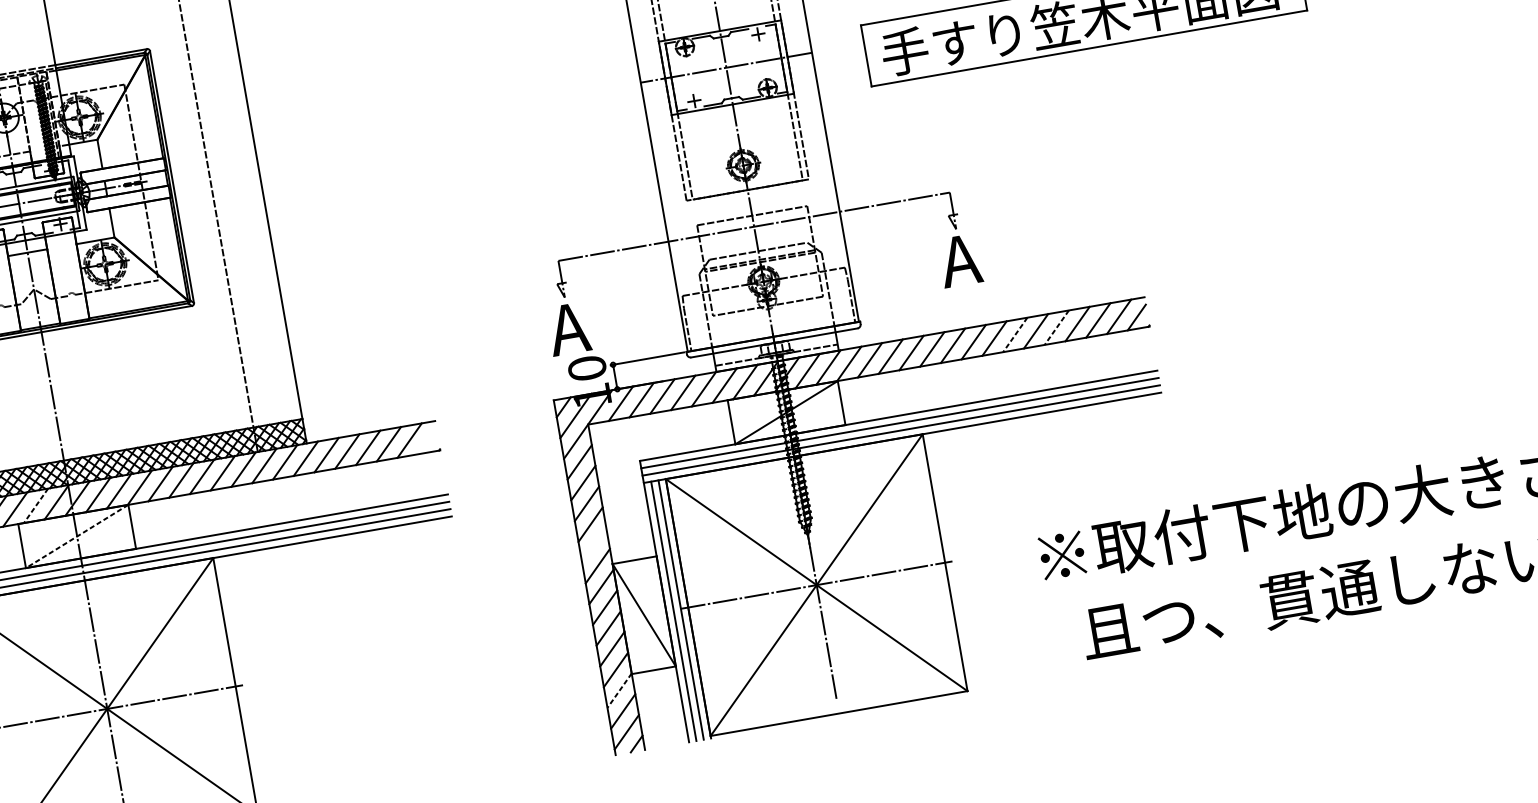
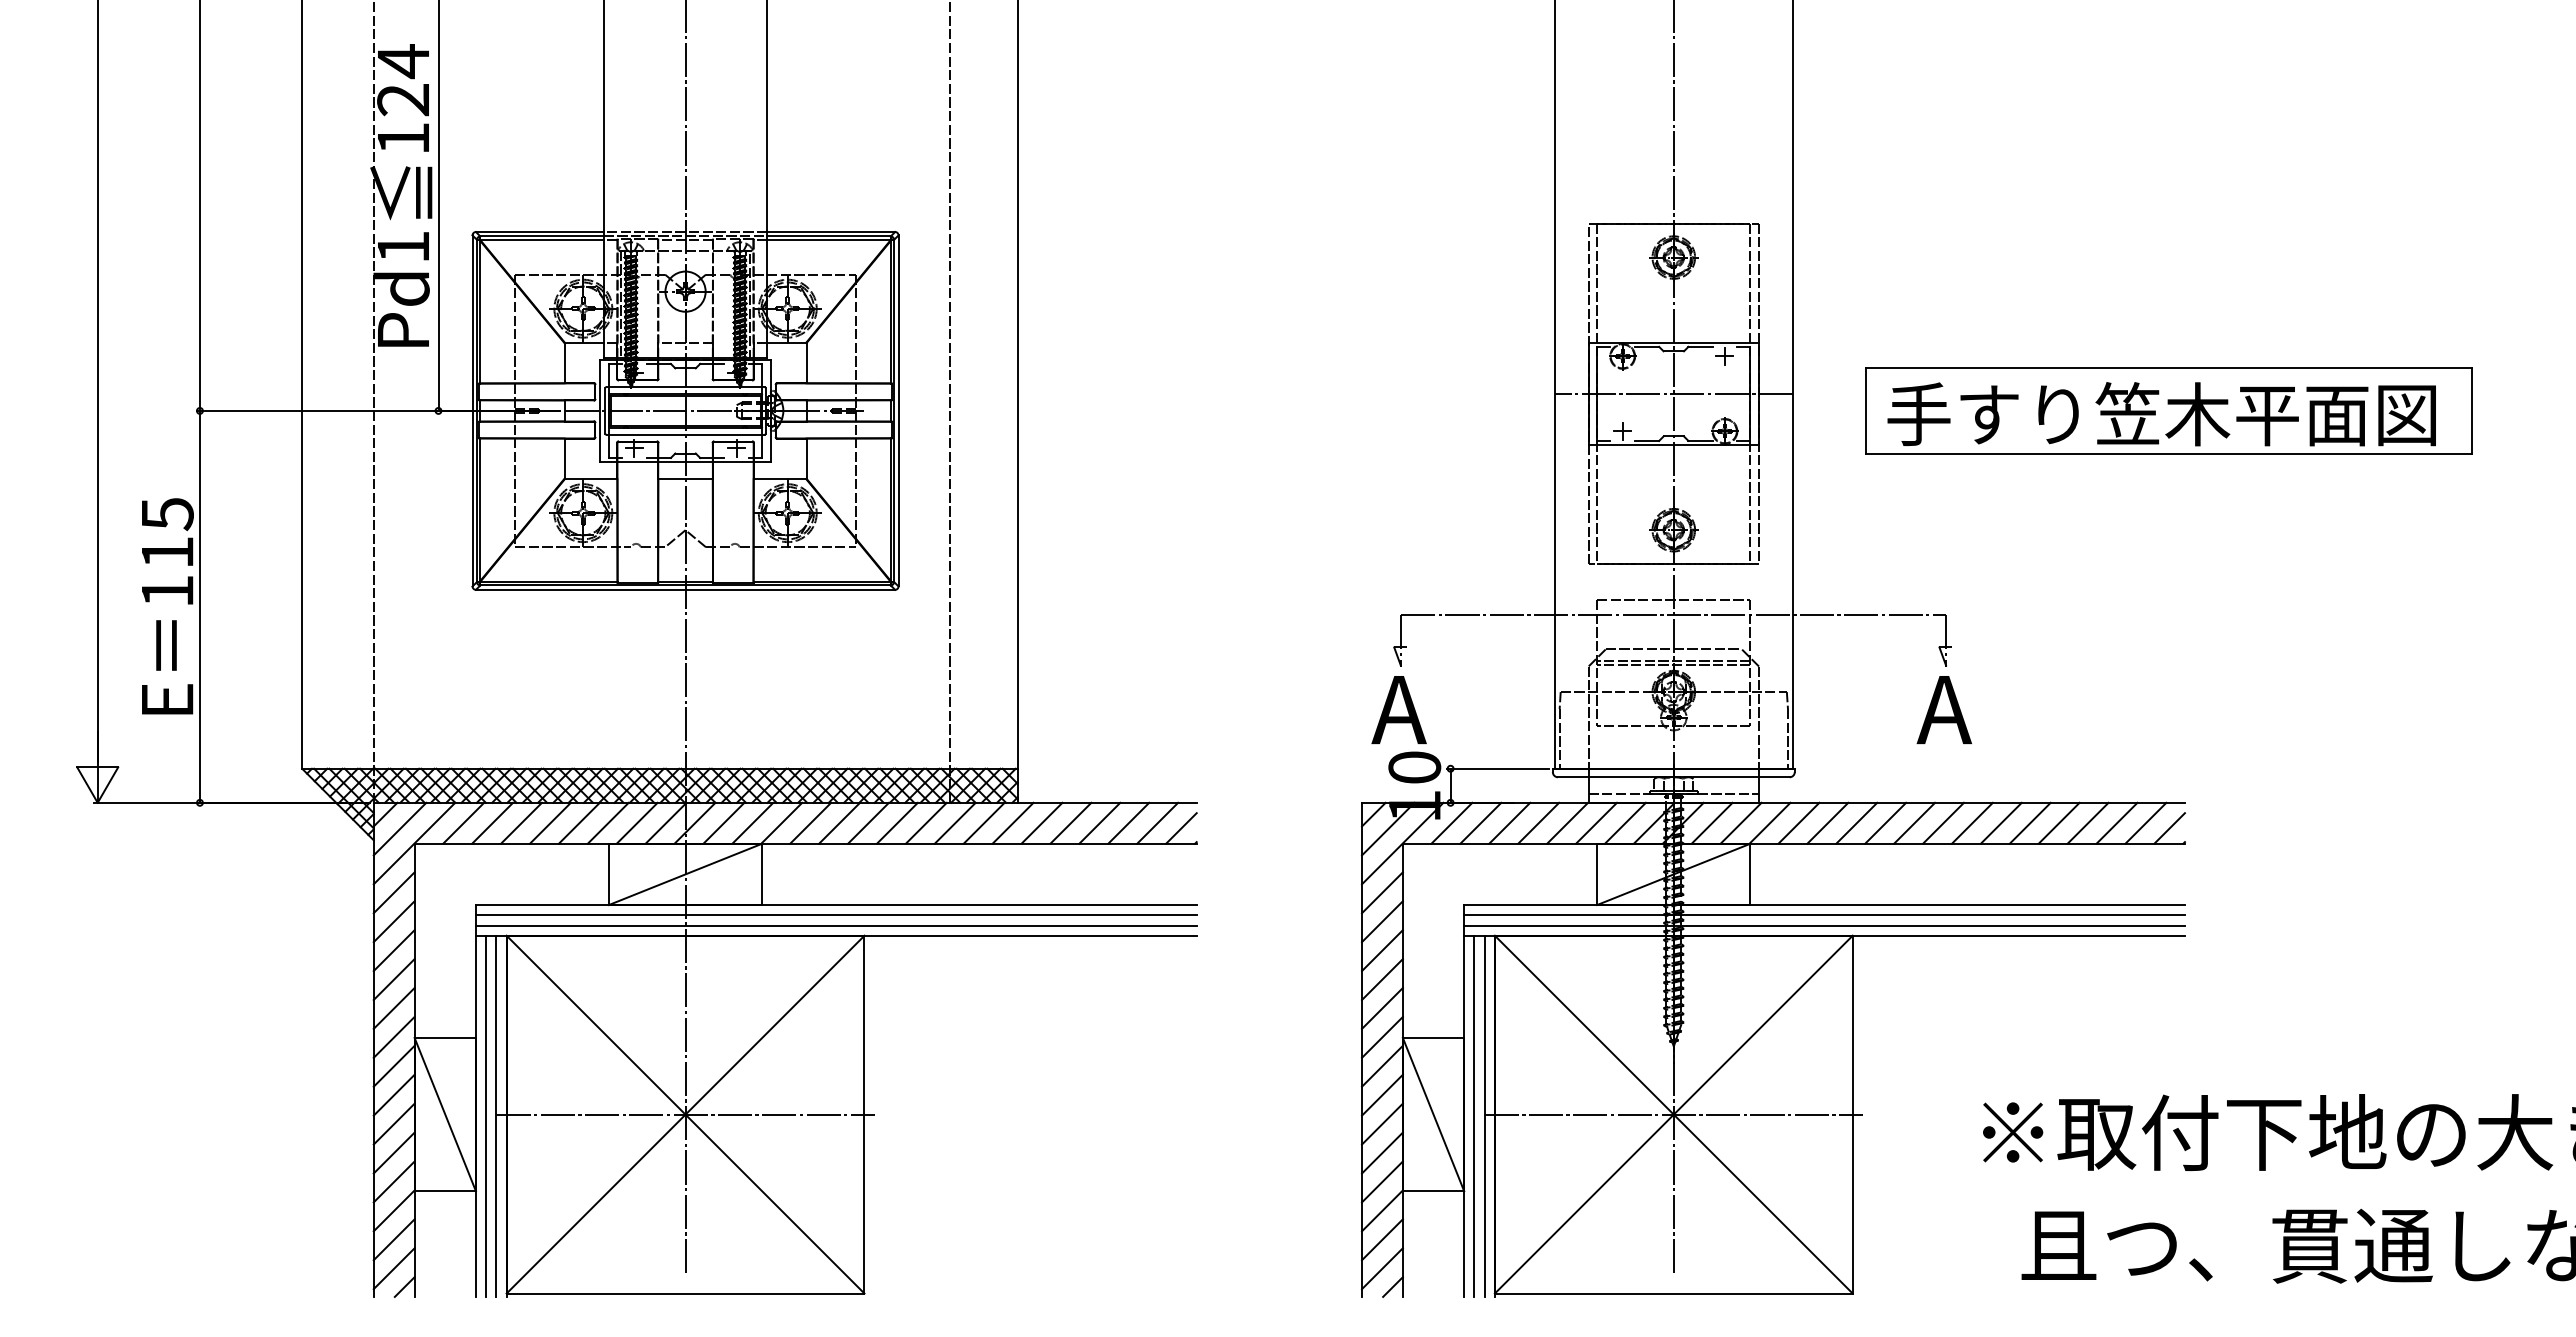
line: (1057, 327) -> (2059, 823), dashed -> solid
line: (1015, 335) -> (2001, 823), dashed -> solid
line: (427, 441) -> (1181, 828), added
line: (36, 505) -> (637, 823), dashed -> solid
line: (77, 536) -> (685, 874), dashed -> solid
line: (594, 545) -> (1382, 1008), added
line: (619, 690) -> (1382, 1210), dashed -> solid

